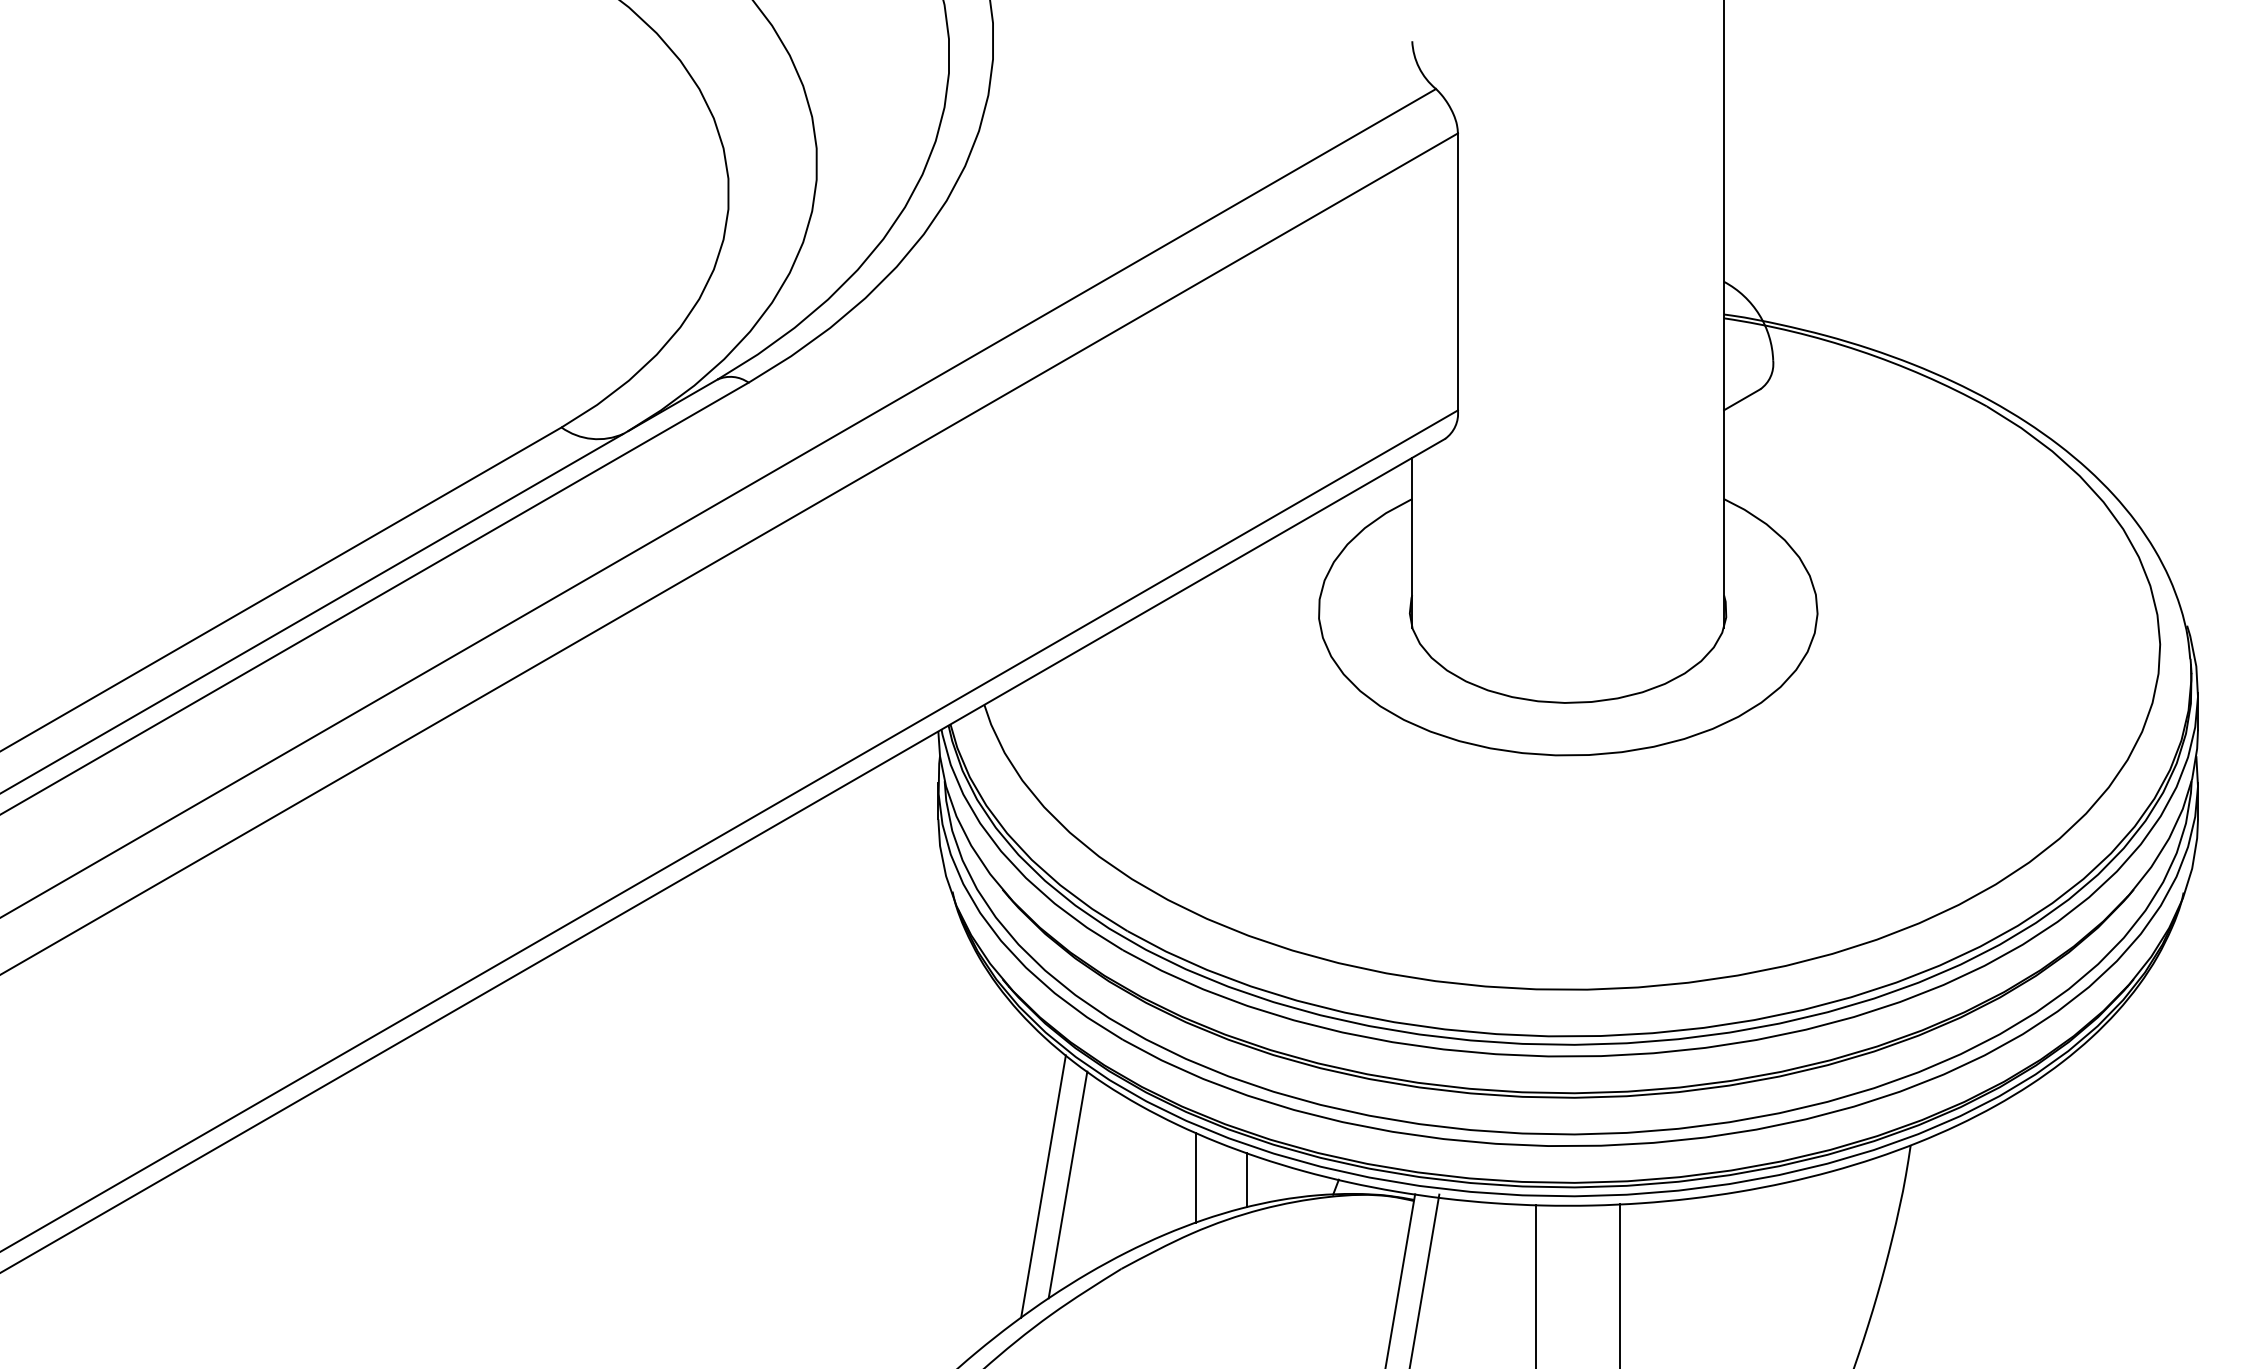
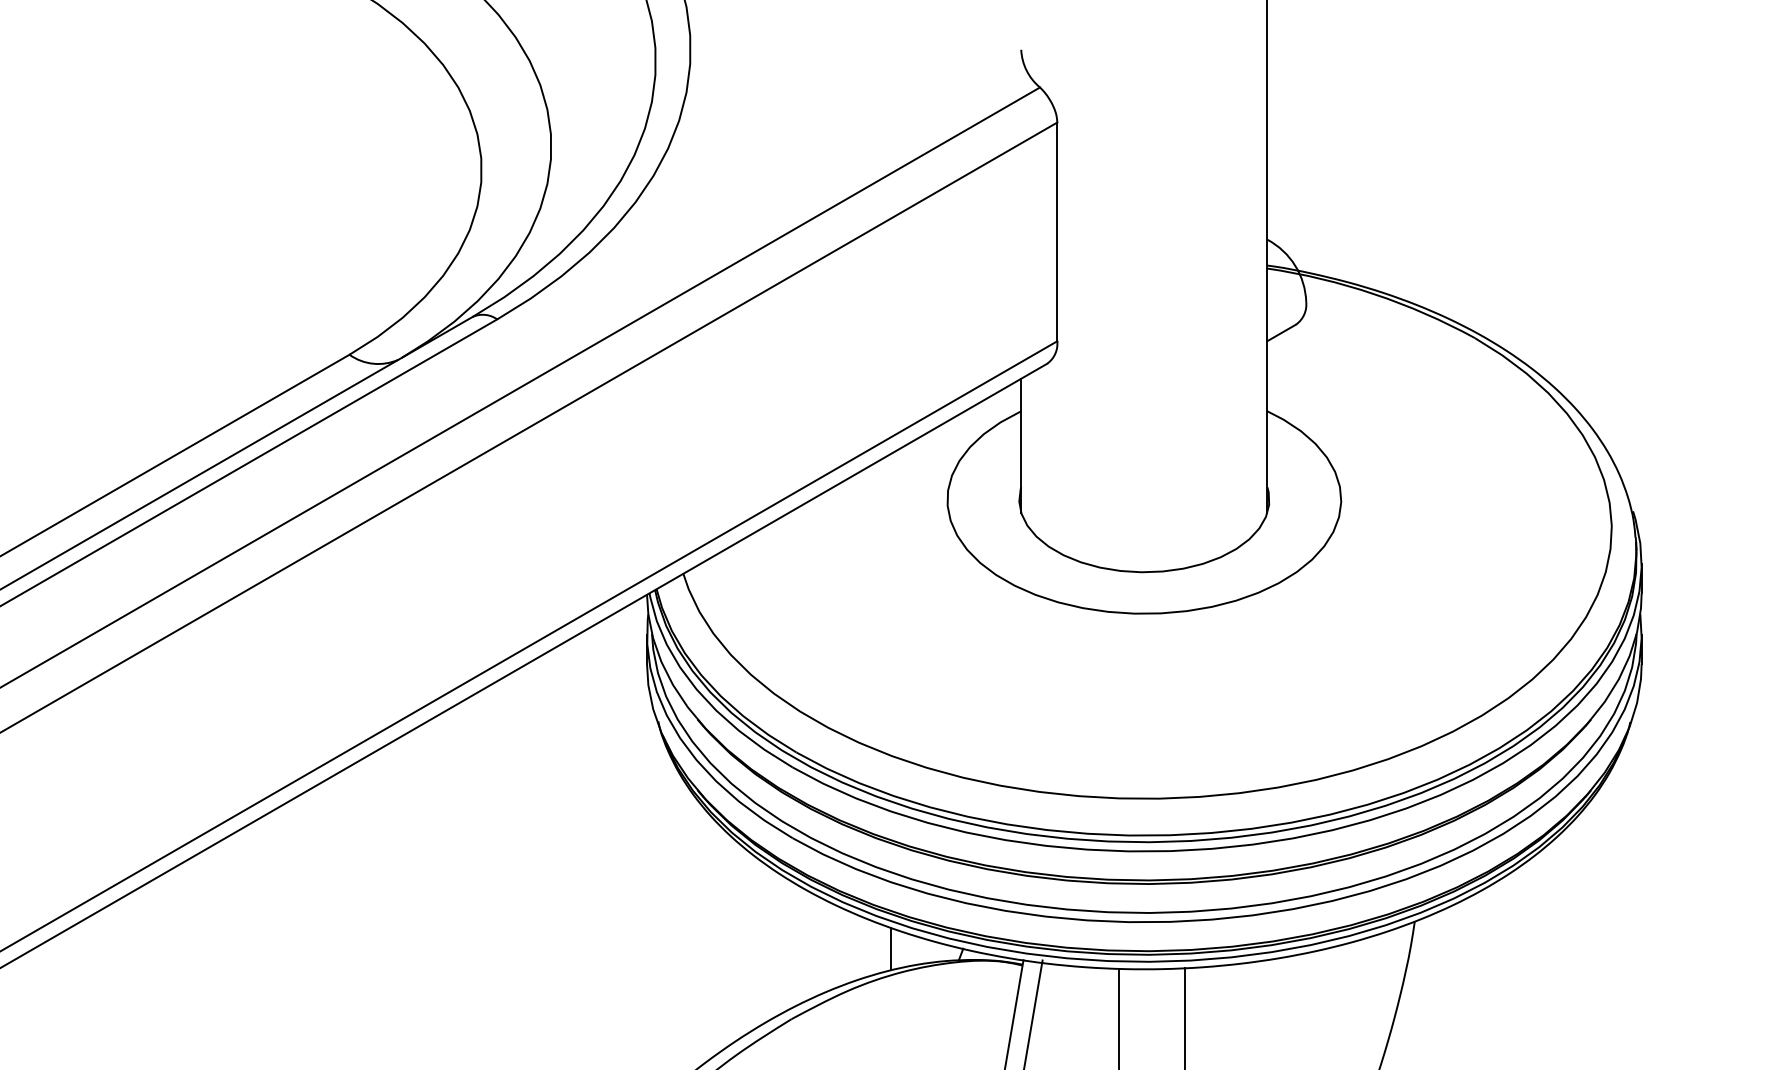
line: (1196, 1177) -> (850, 946), removed
line: (1067, 1184) -> (749, 952), removed
line: (1043, 1186) -> (730, 954), removed

